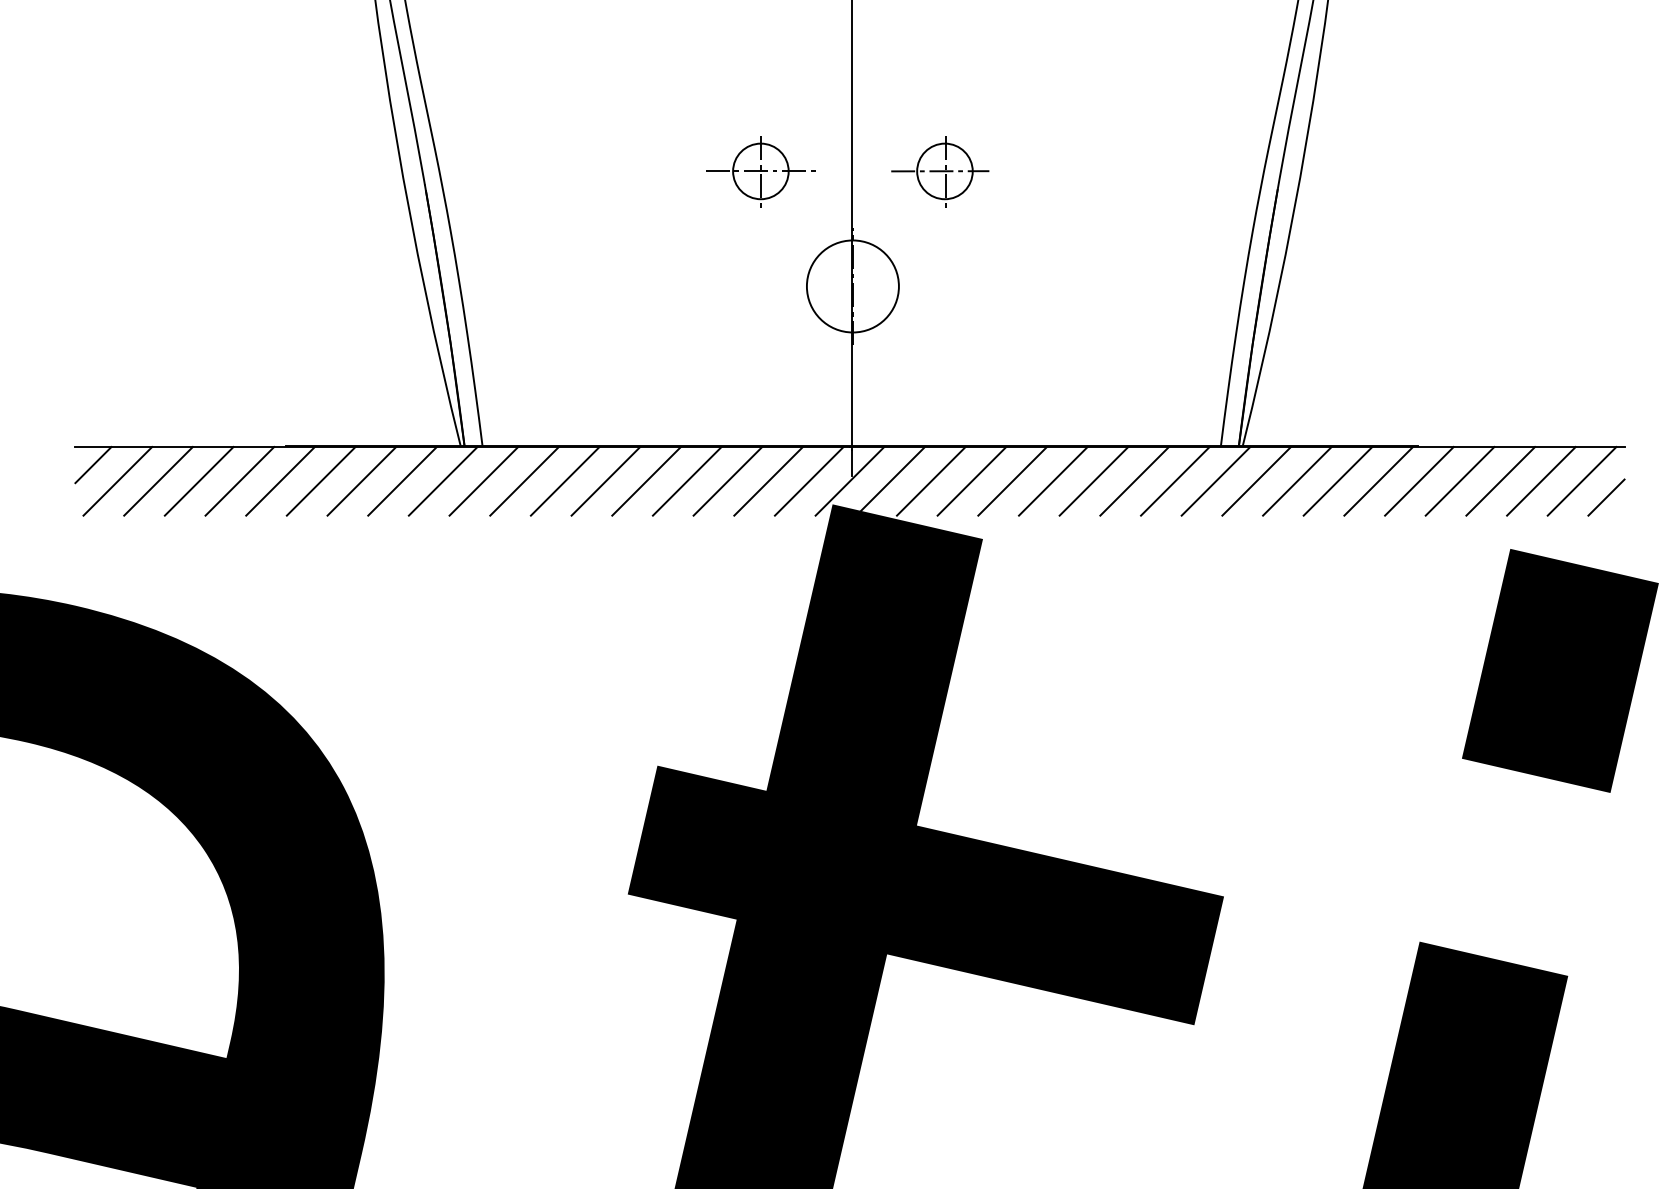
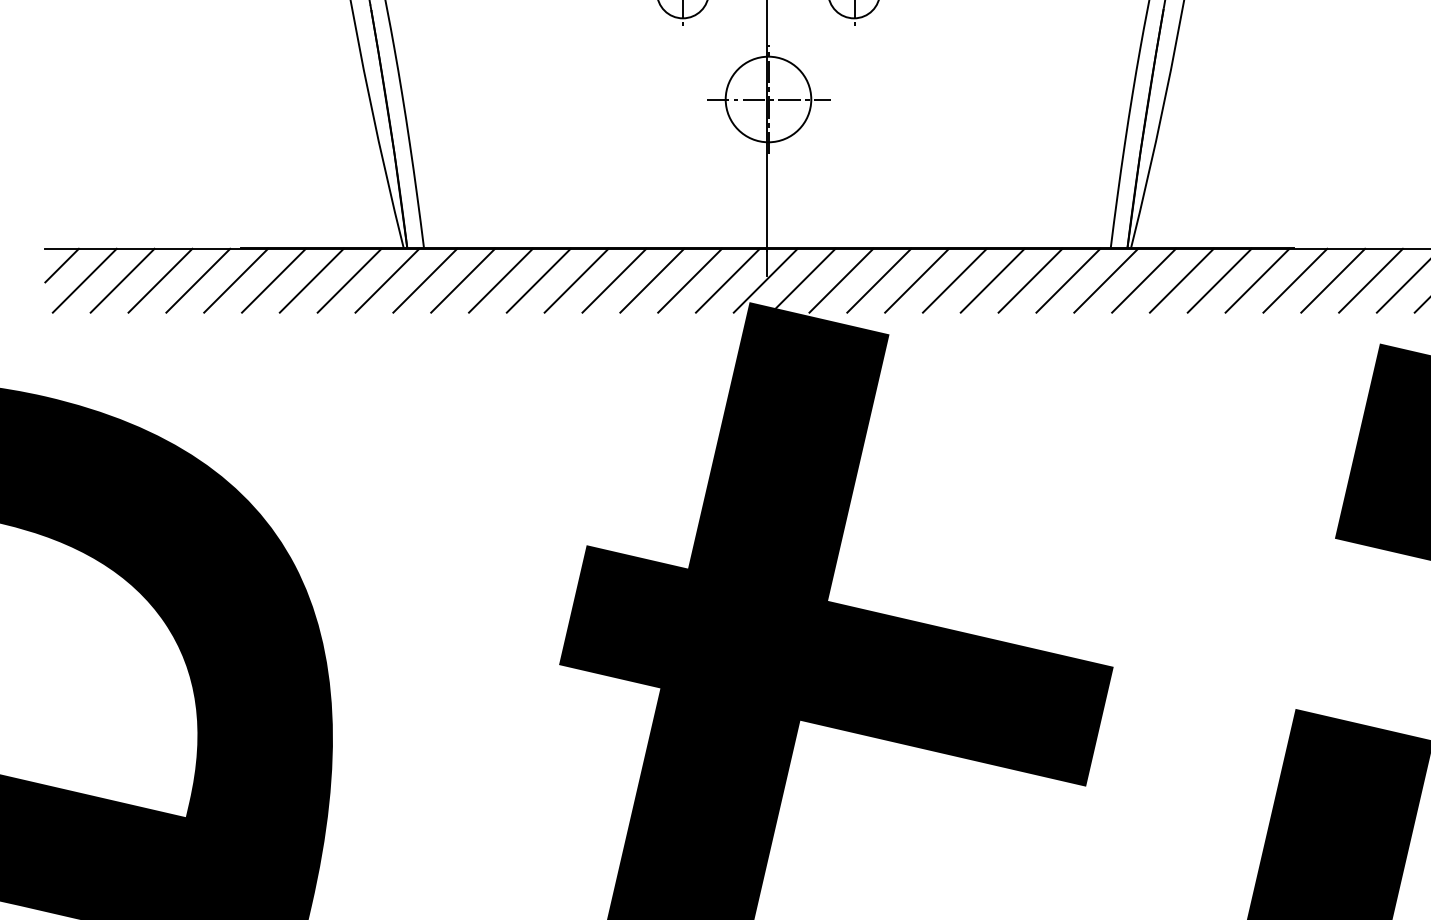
line: (853, 286) -> (769, 99), added

